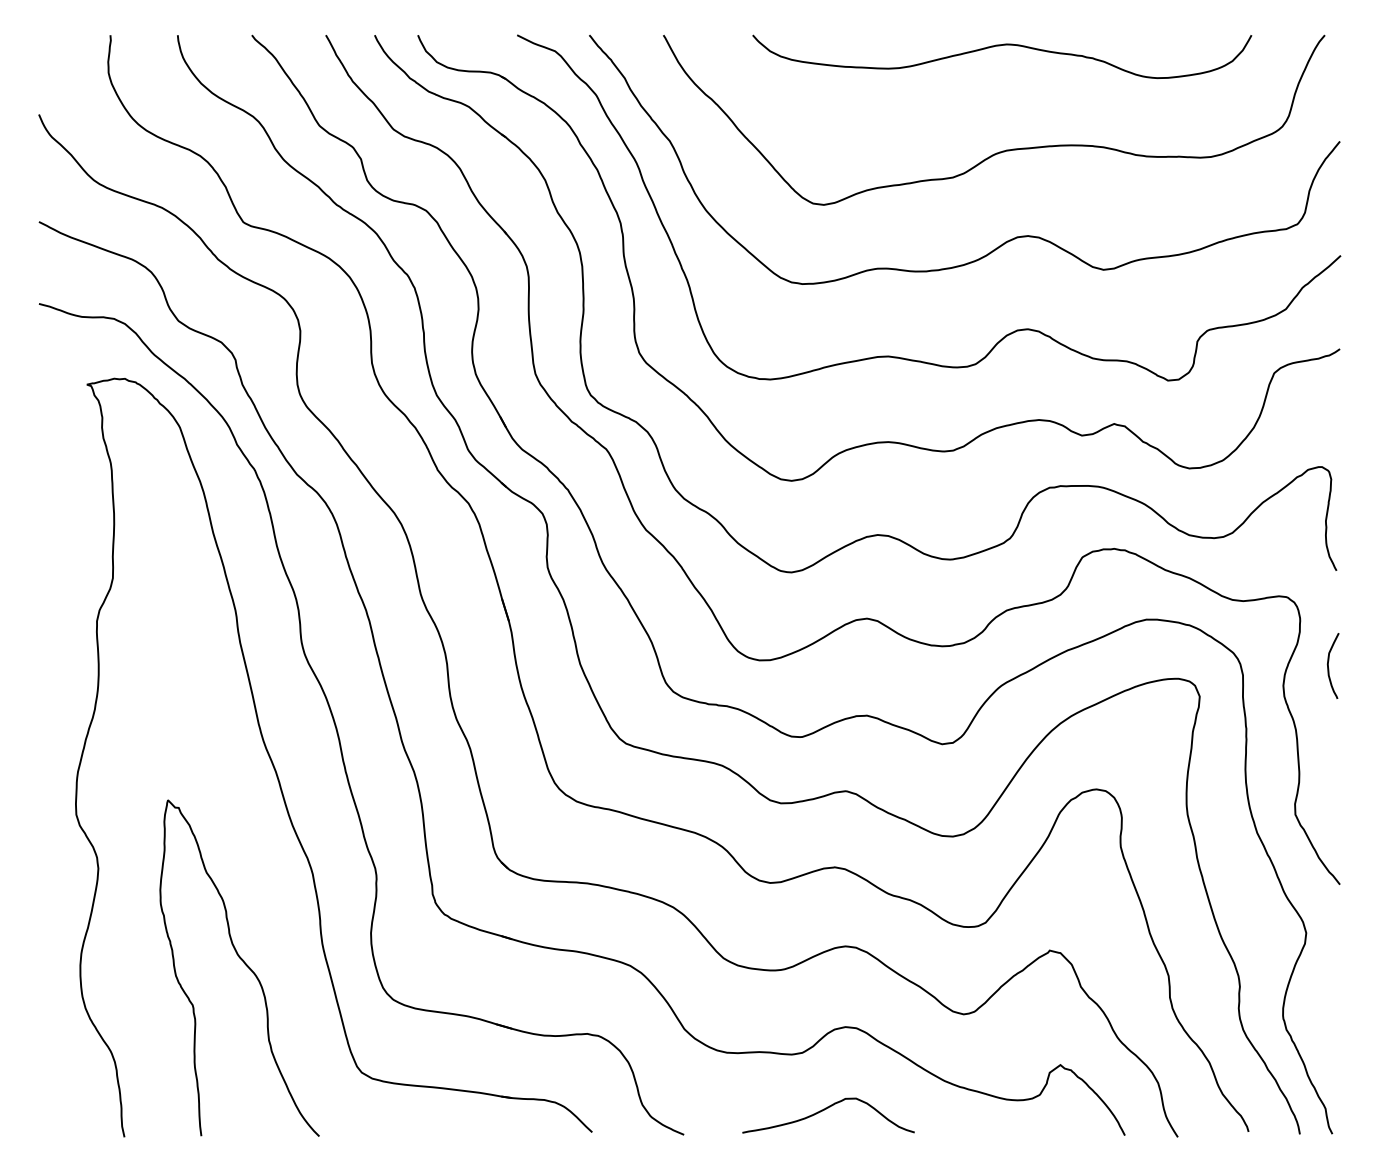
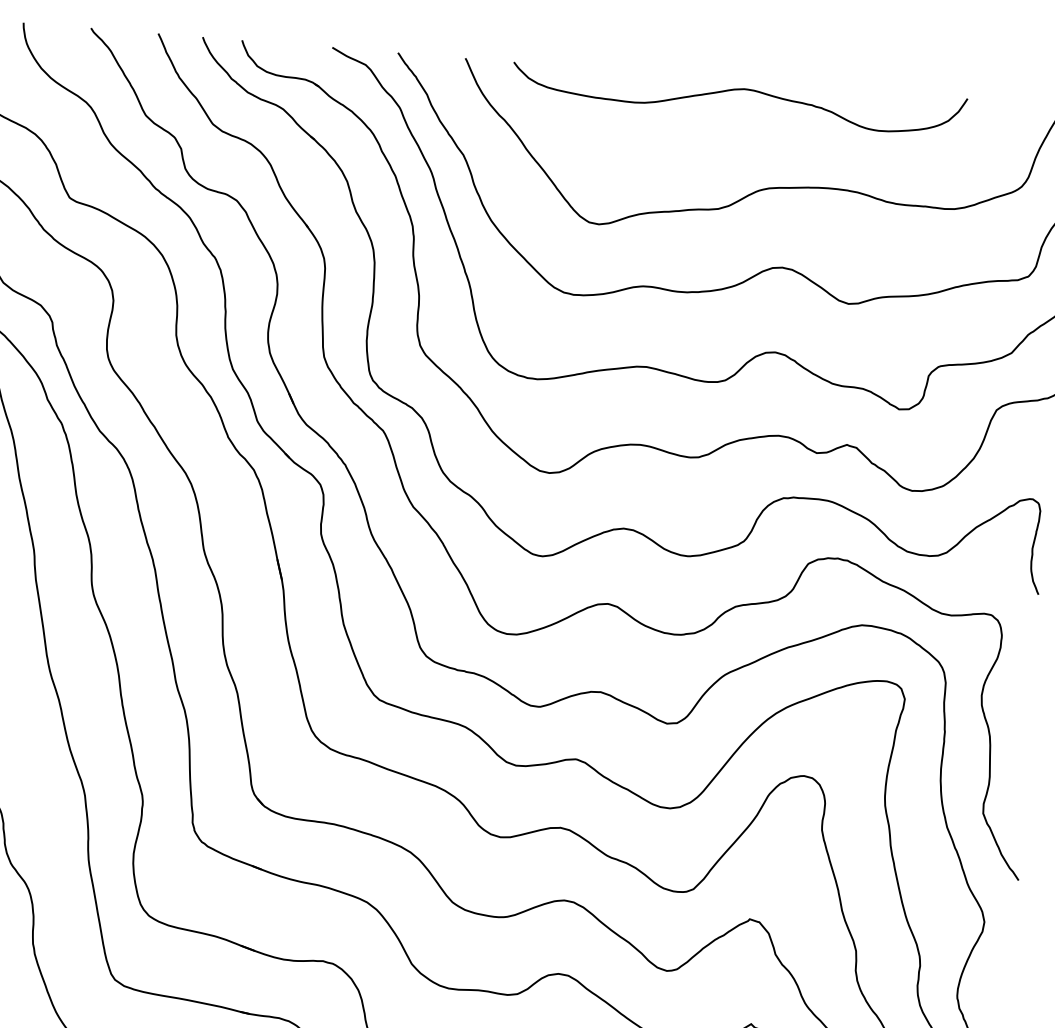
curve: (1000, 46) -> (738, 90), moved
curve: (1328, 665) -> (1024, 680), removed

